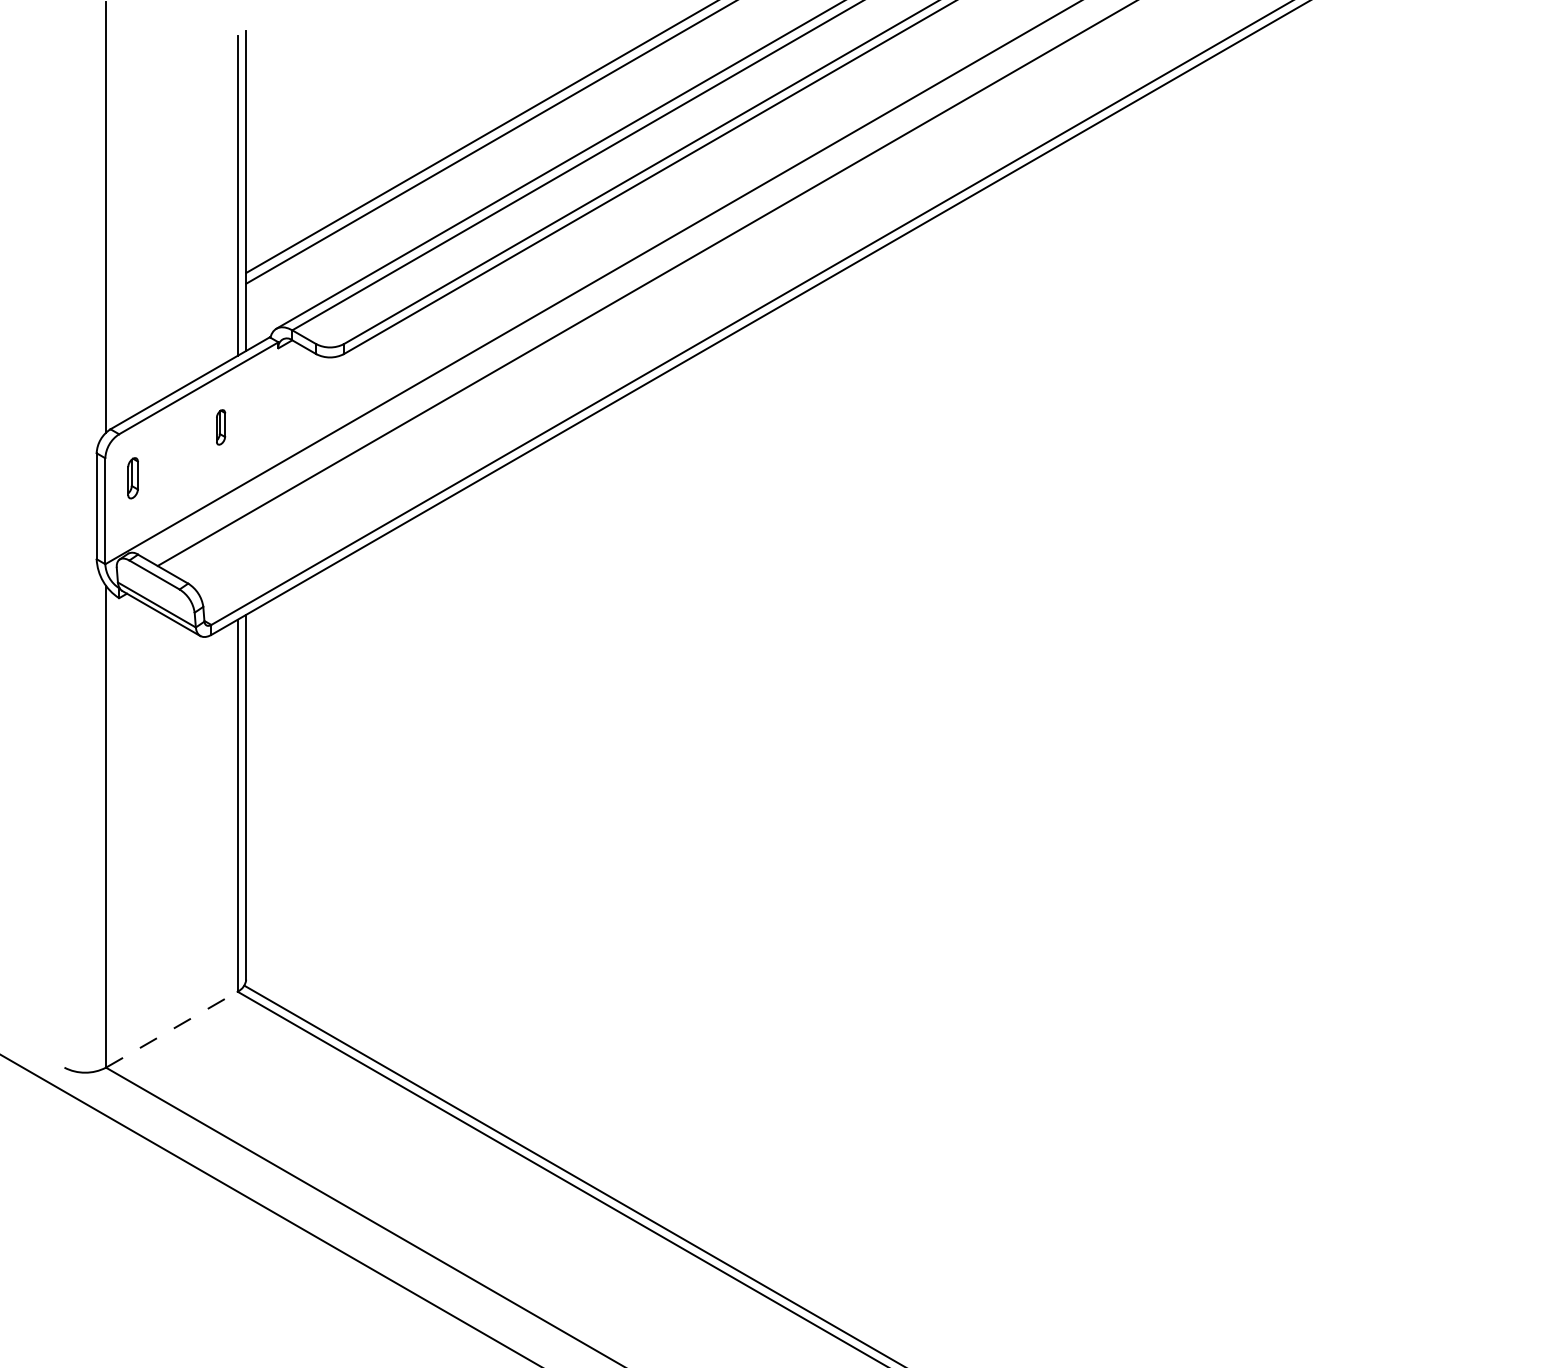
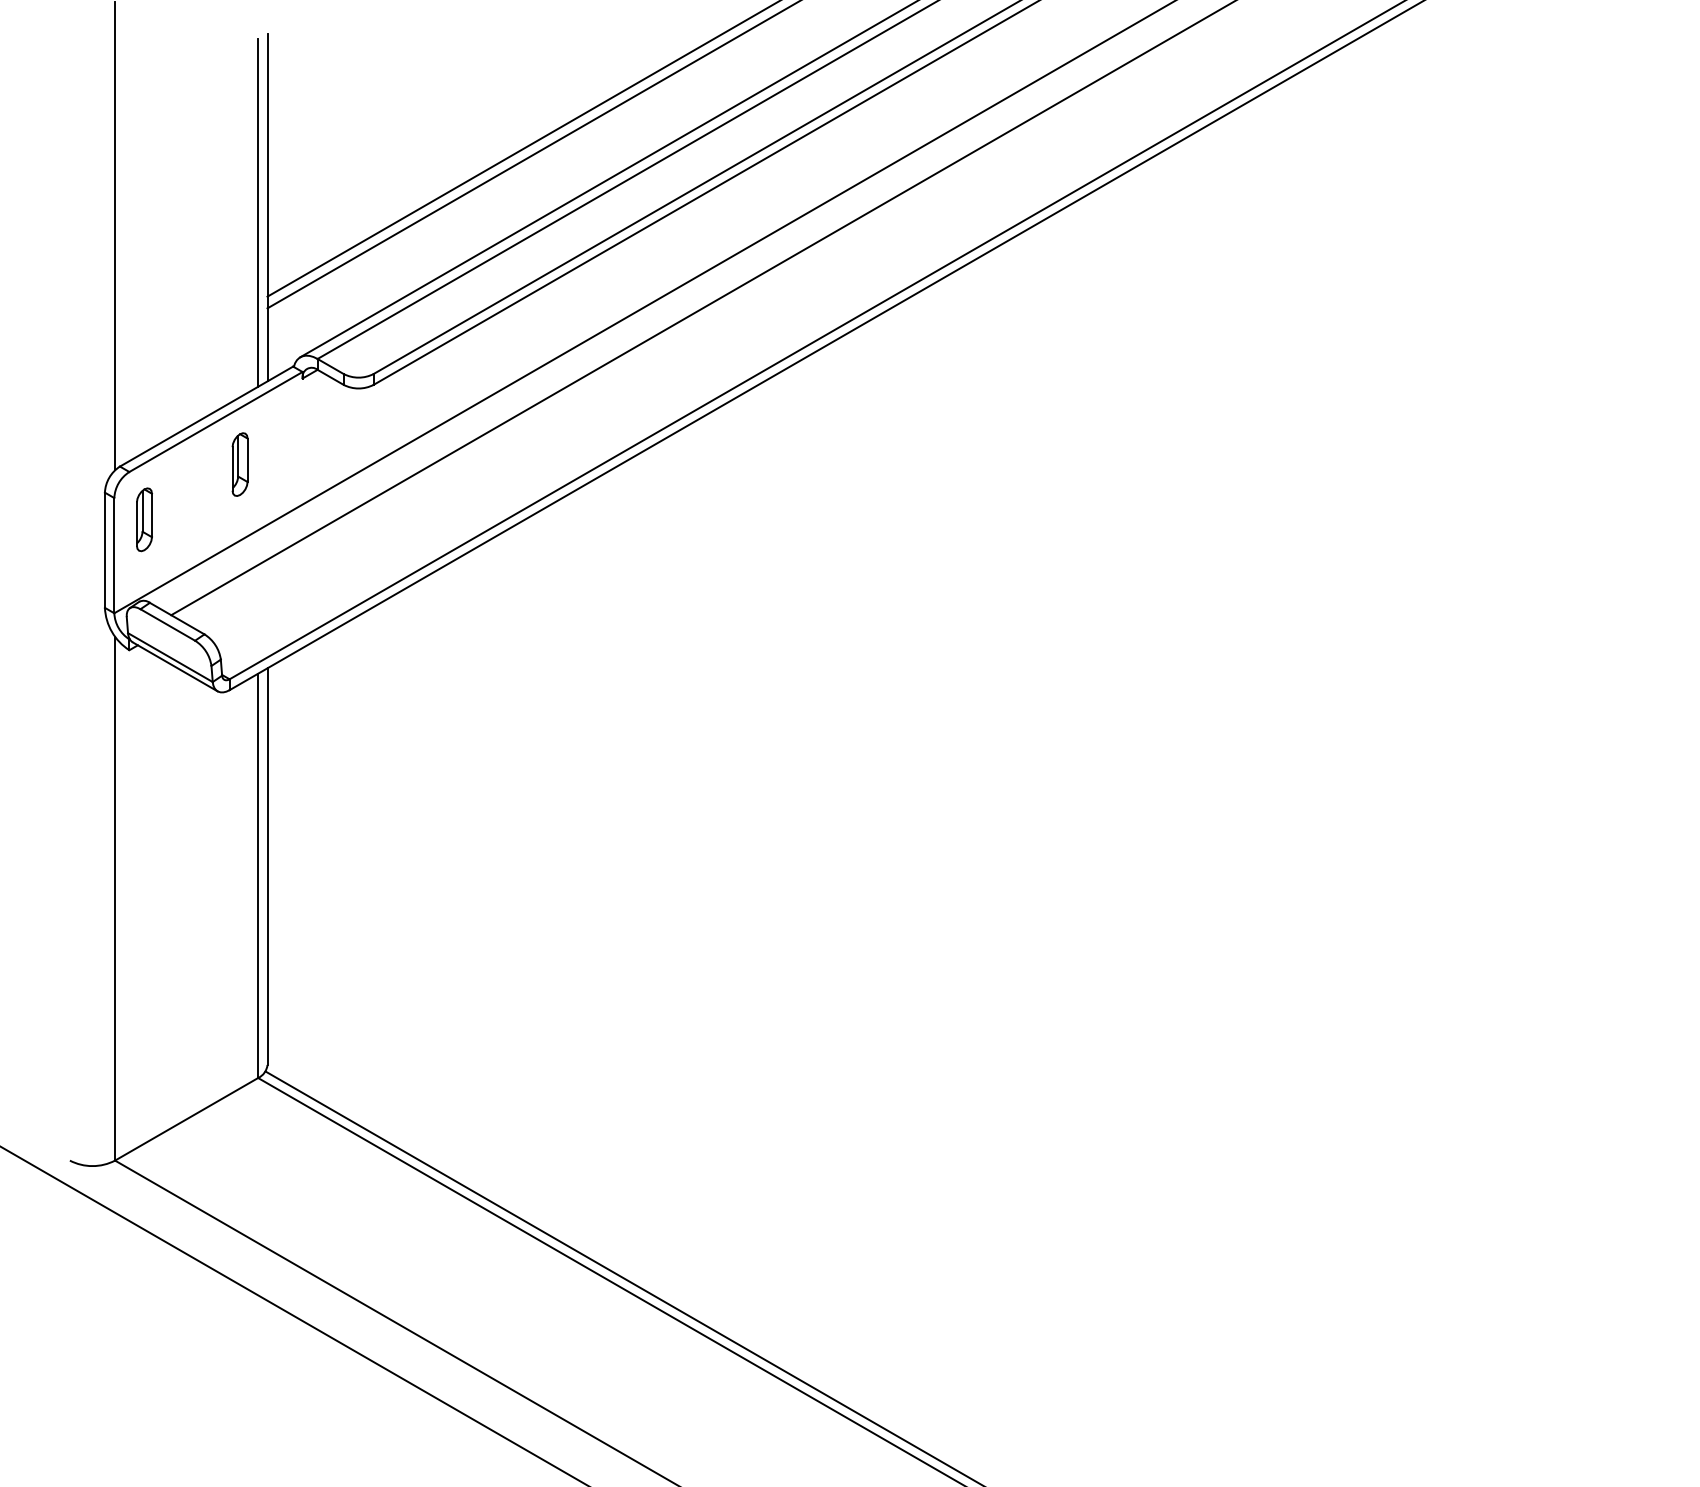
part: (220, 427) -> (239, 464), size x1.67
part: (133, 477) -> (144, 519), size x1.43
line: (171, 1029) -> (186, 1119), dashed -> solid

